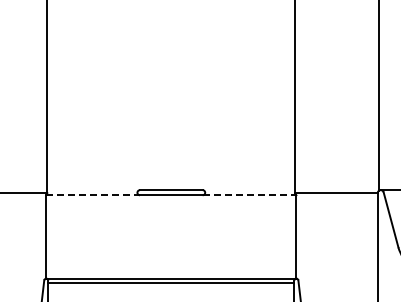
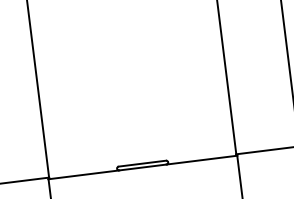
line: (93, 195) -> (84, 174), dashed -> solid
line: (249, 195) -> (201, 160), dashed -> solid

